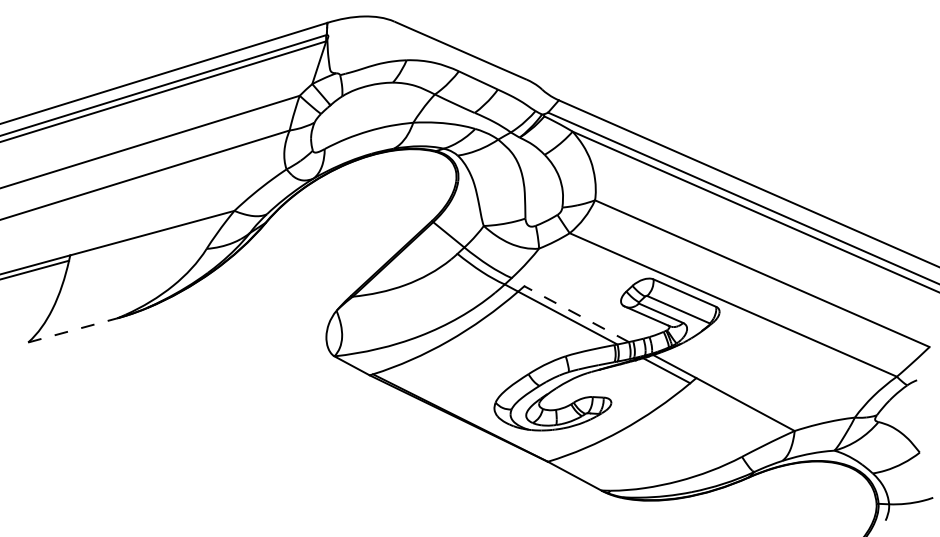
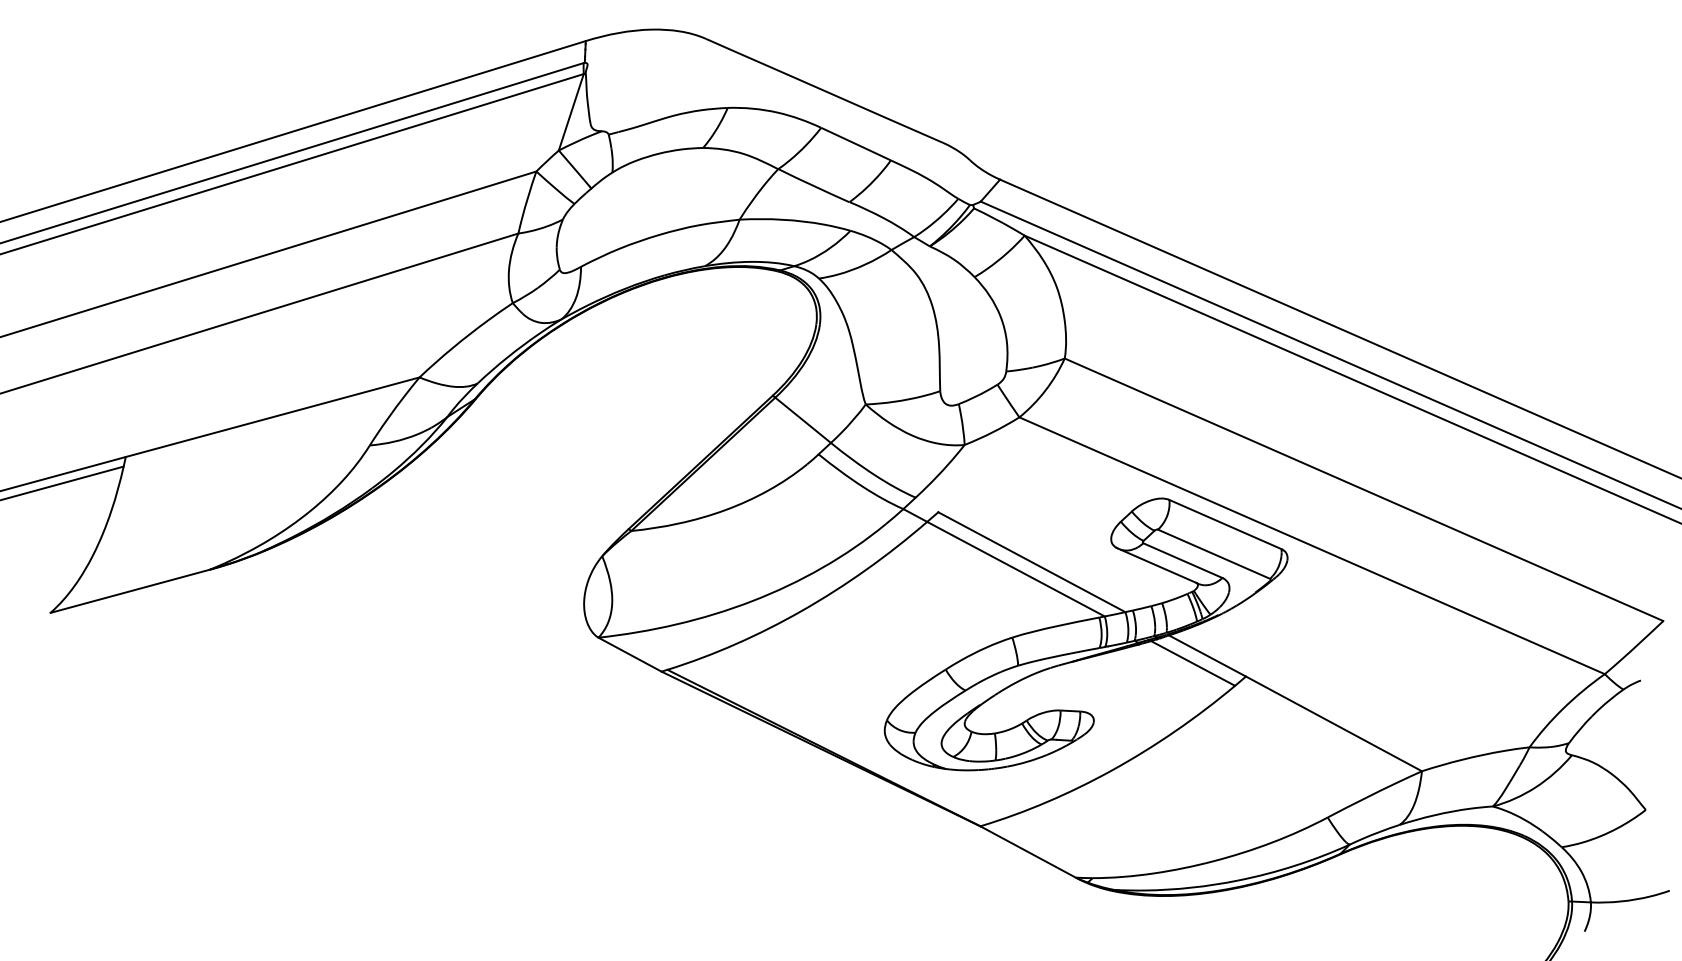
line: (576, 313) -> (1031, 561), dashed -> solid
line: (73, 330) -> (131, 591), dashed -> solid

